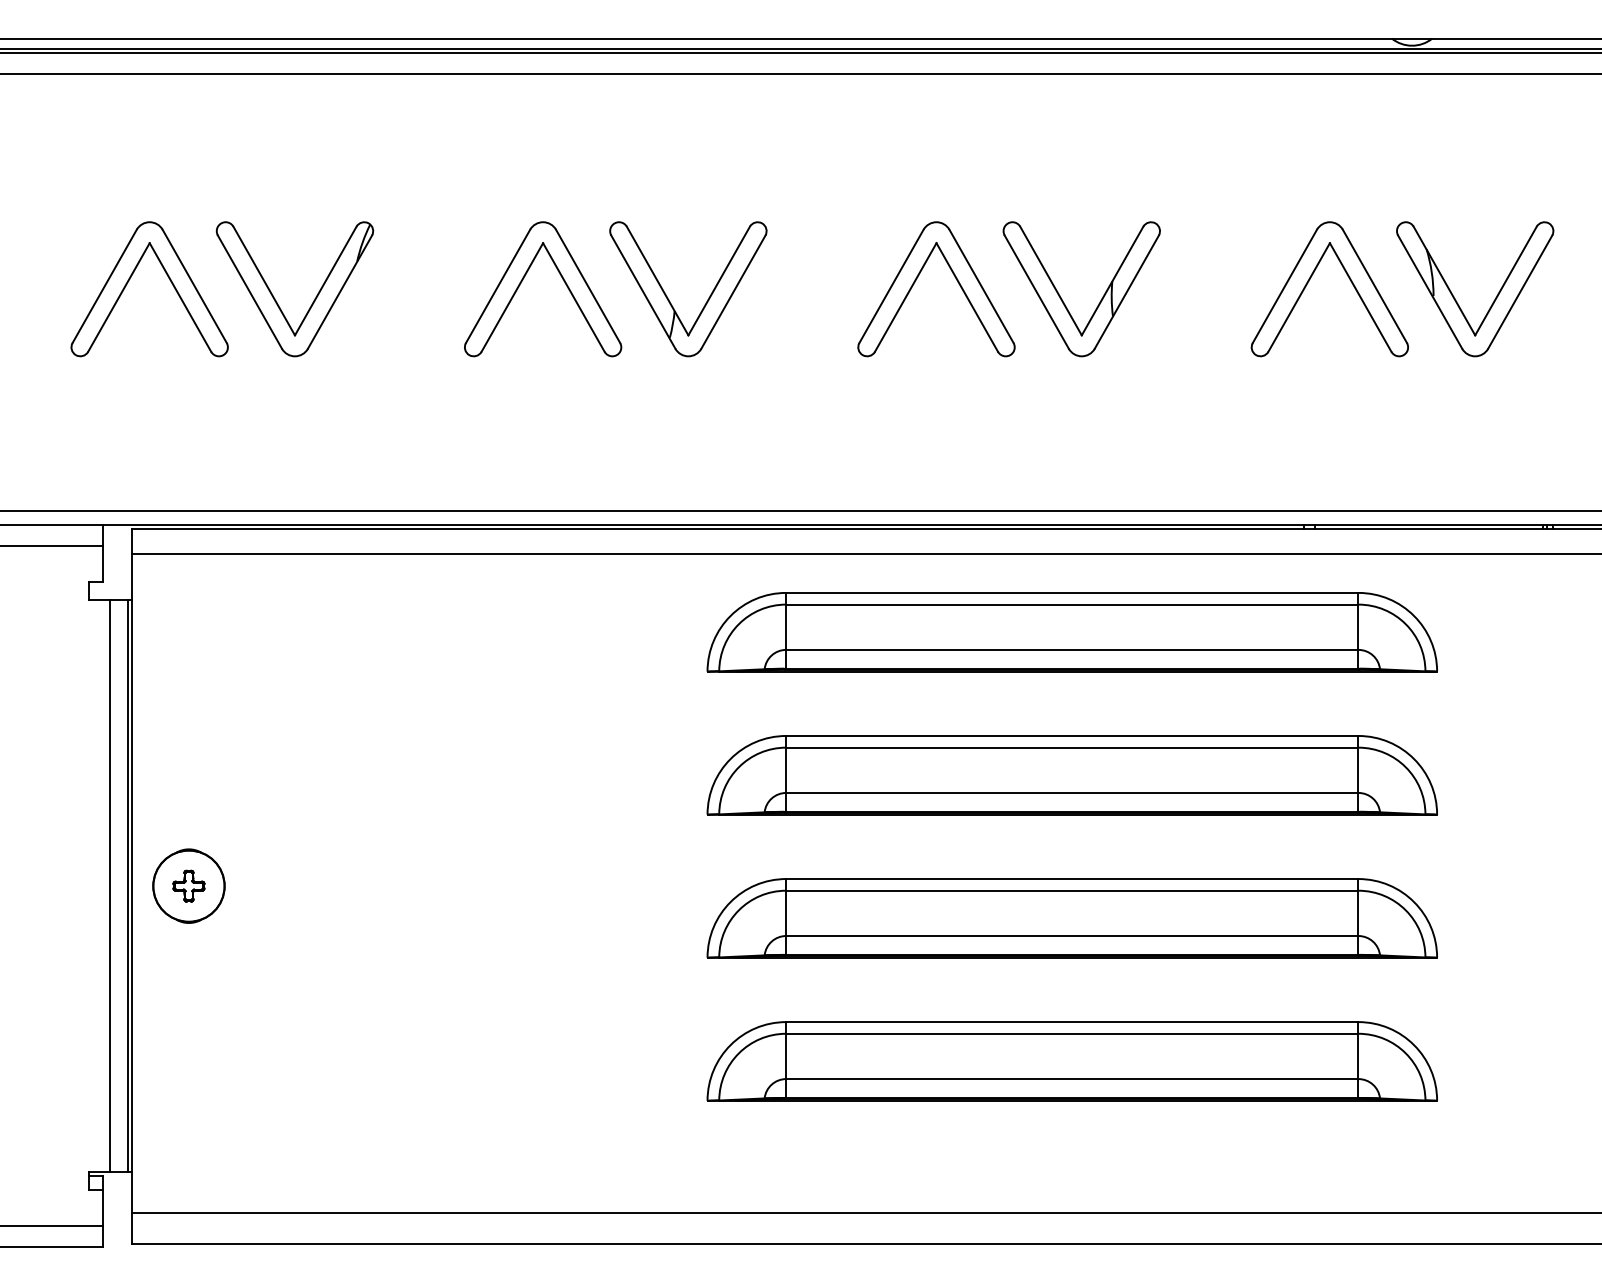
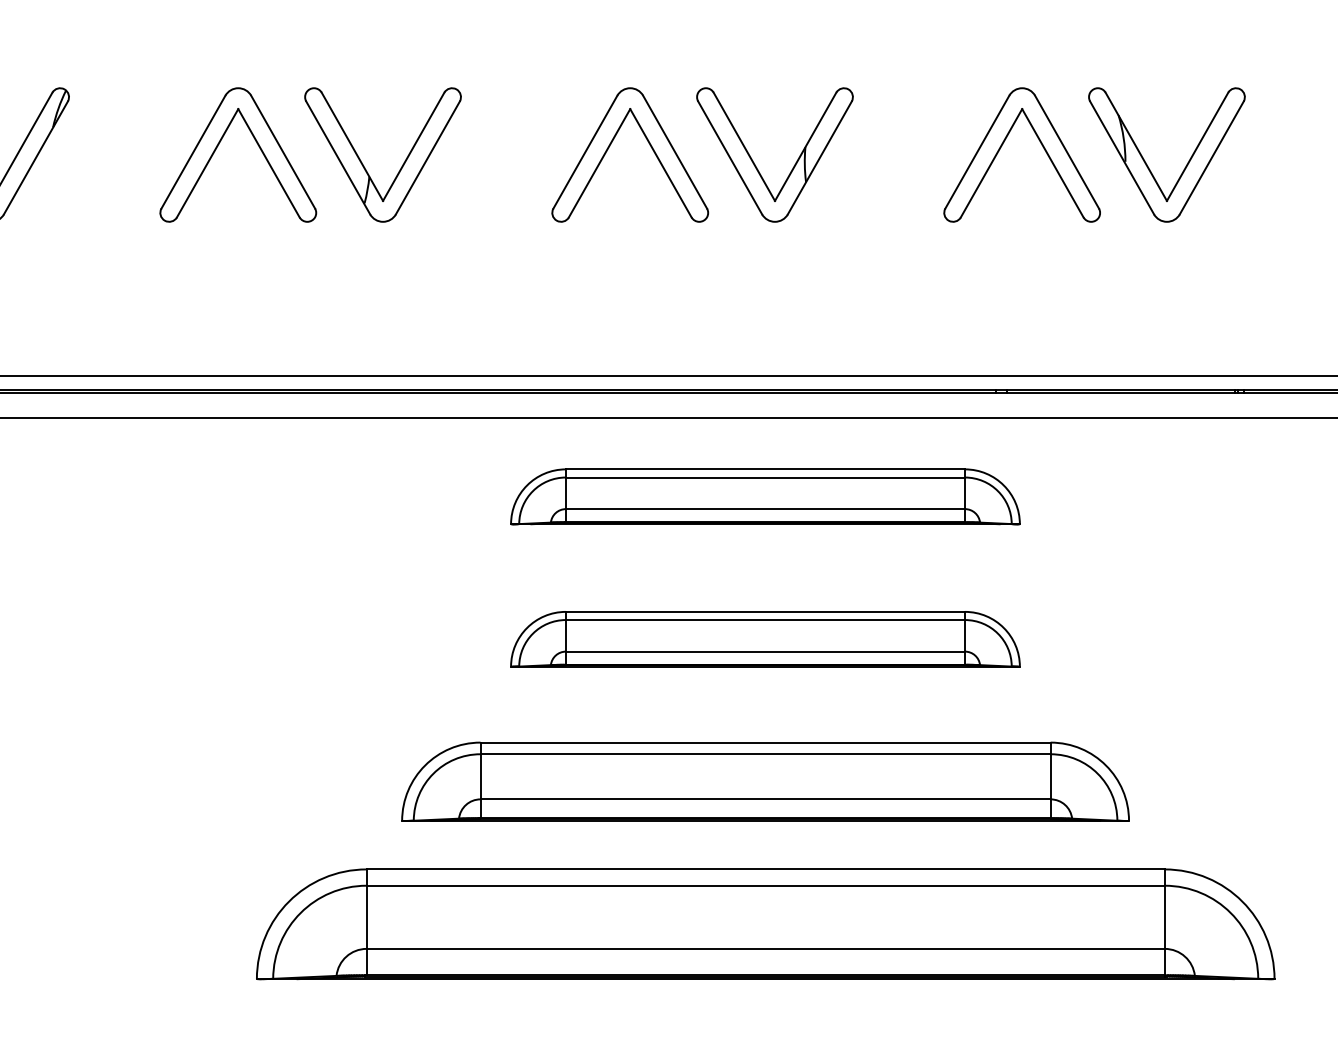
part: (1071, 632) -> (764, 496), size x0.7
part: (1071, 775) -> (764, 639), size x0.7
part: (1071, 1061) -> (764, 924), size x1.4

